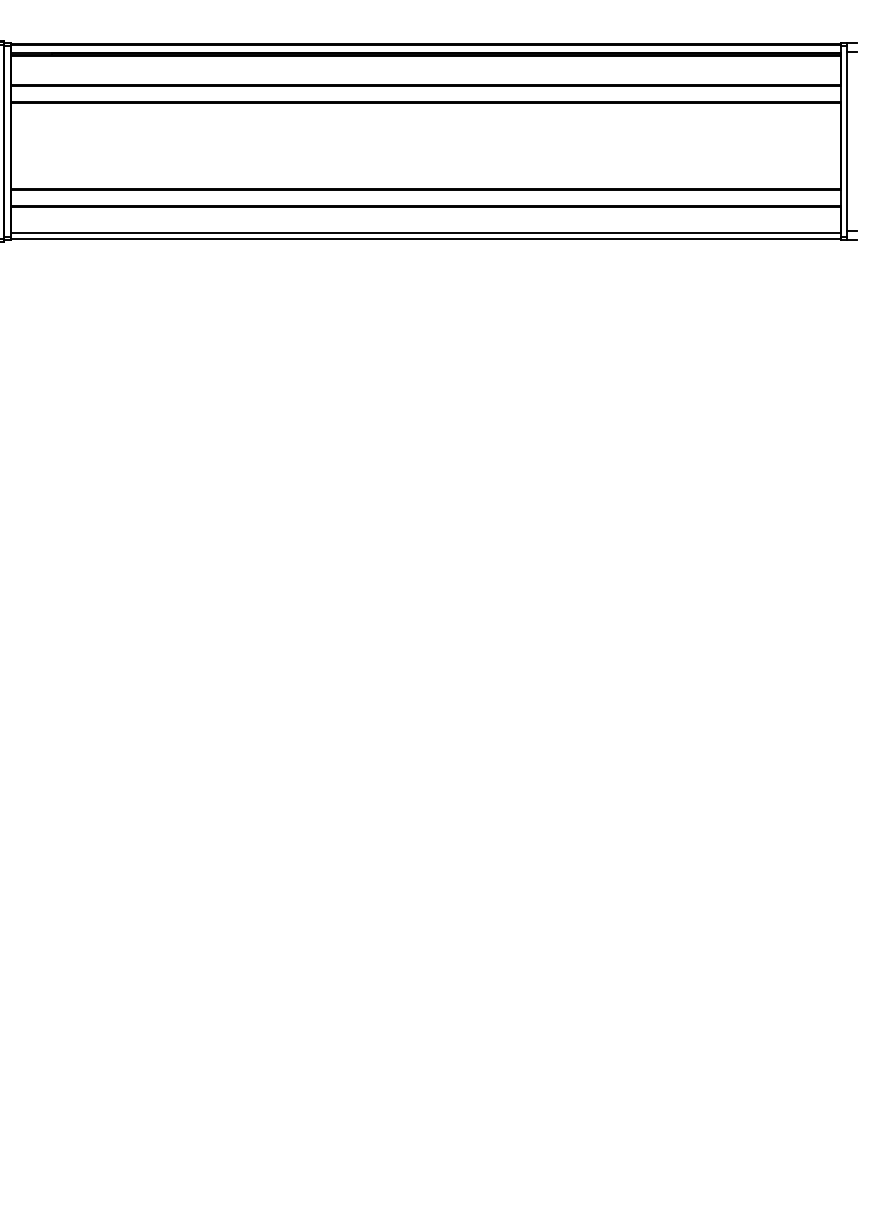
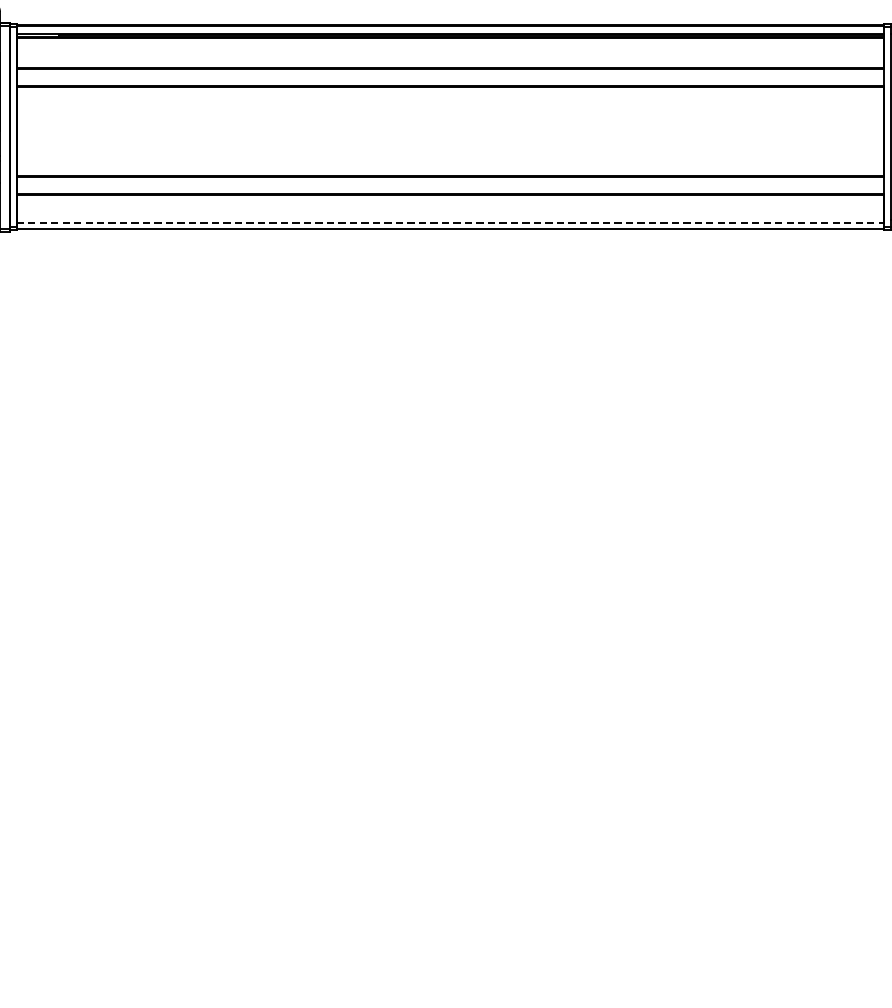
line: (426, 233) -> (450, 223), solid -> dashed

